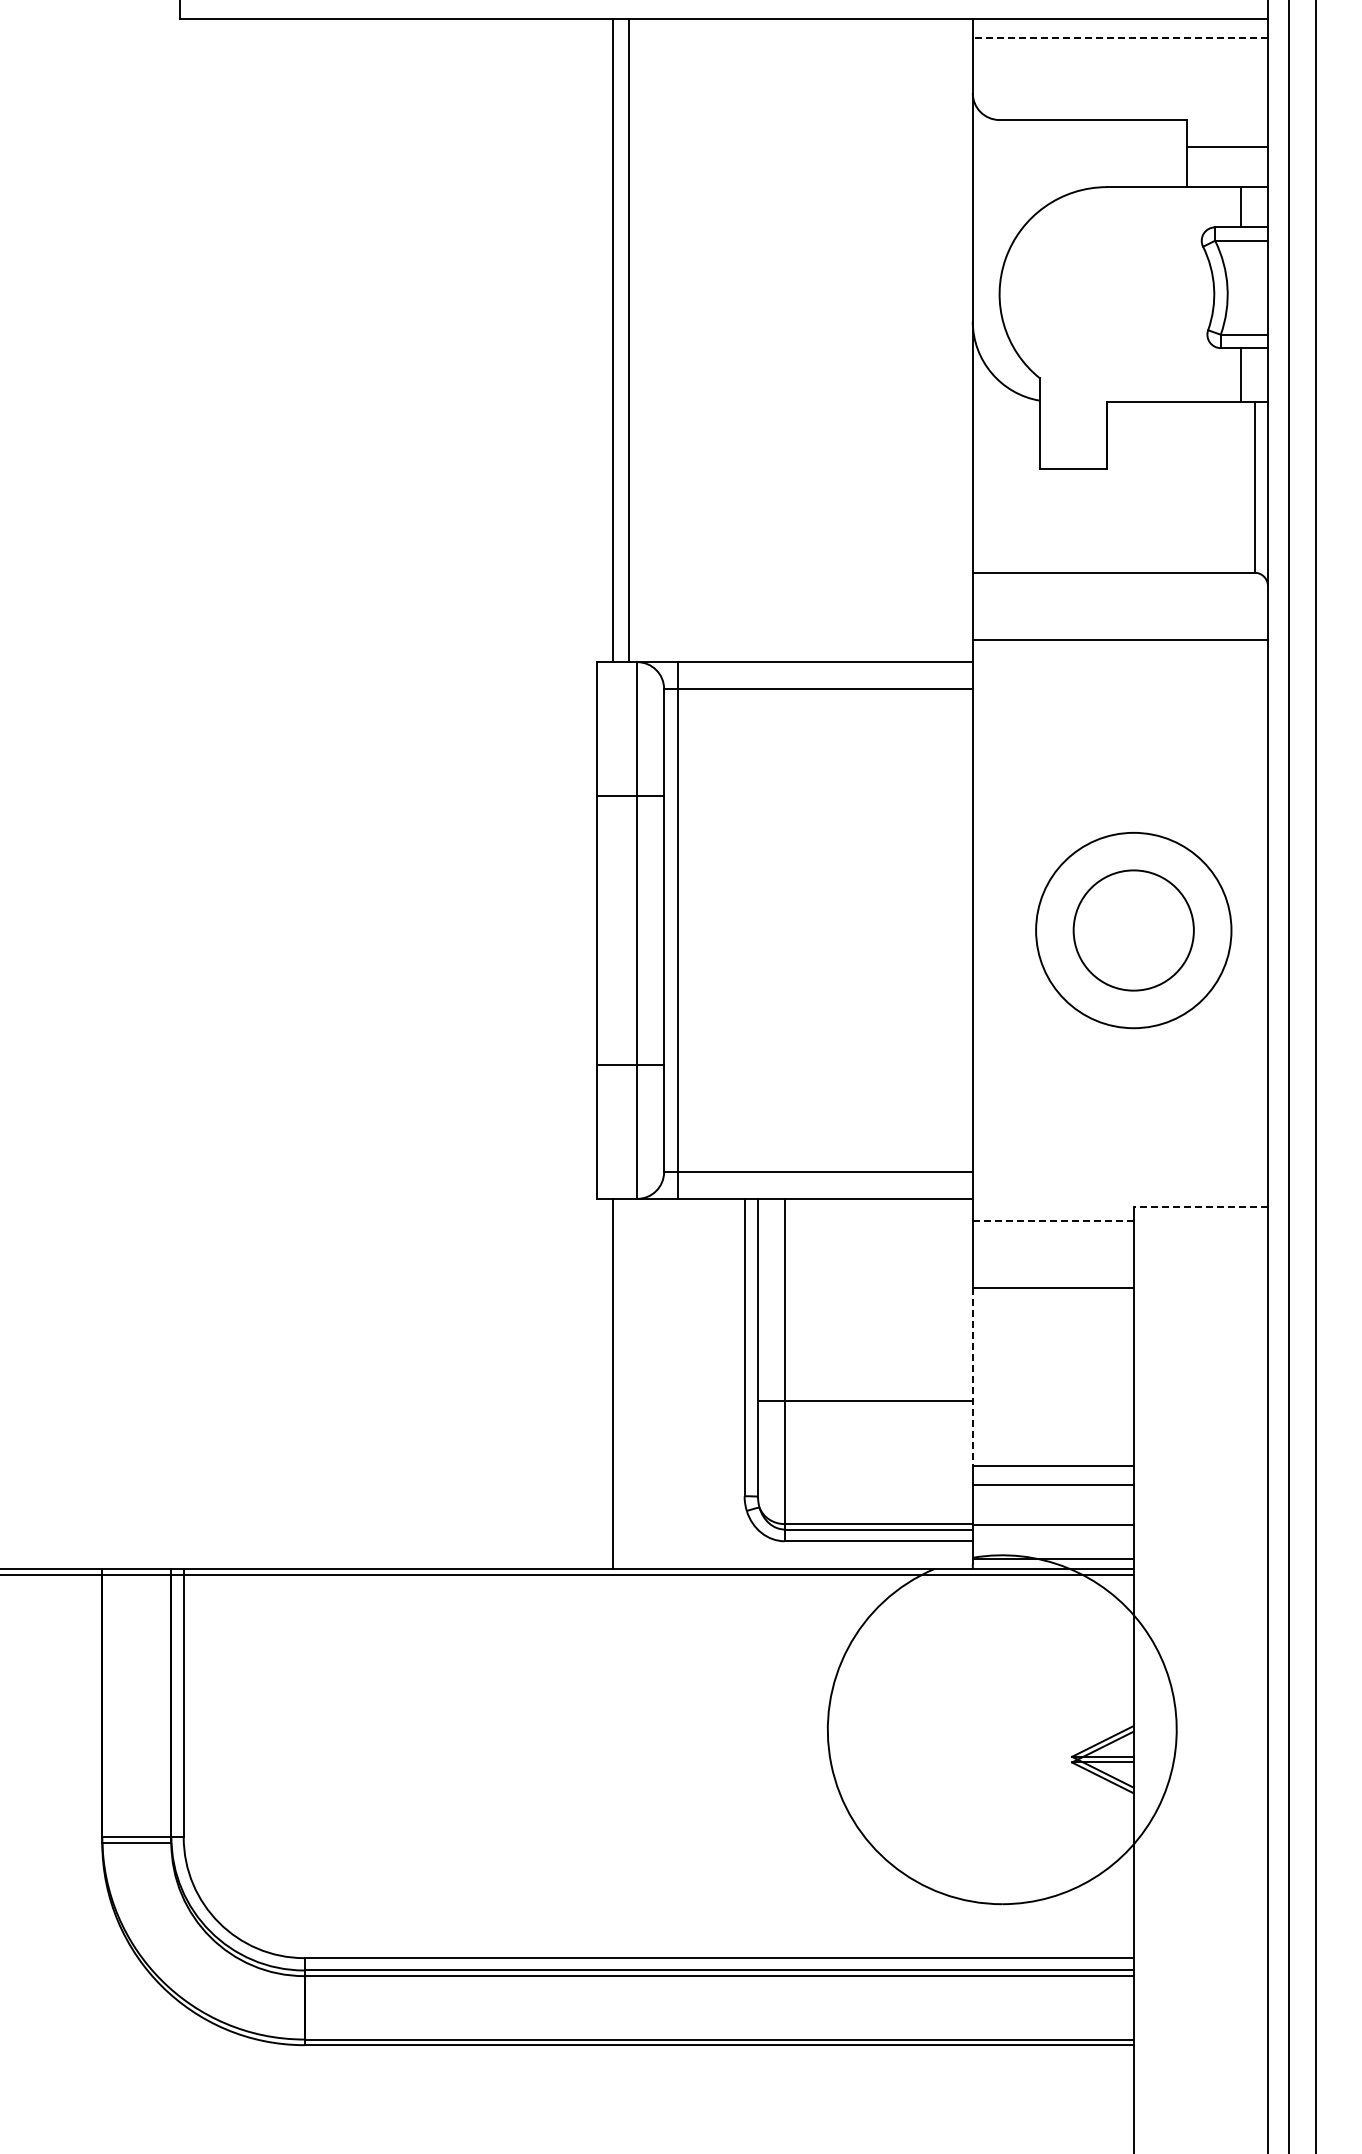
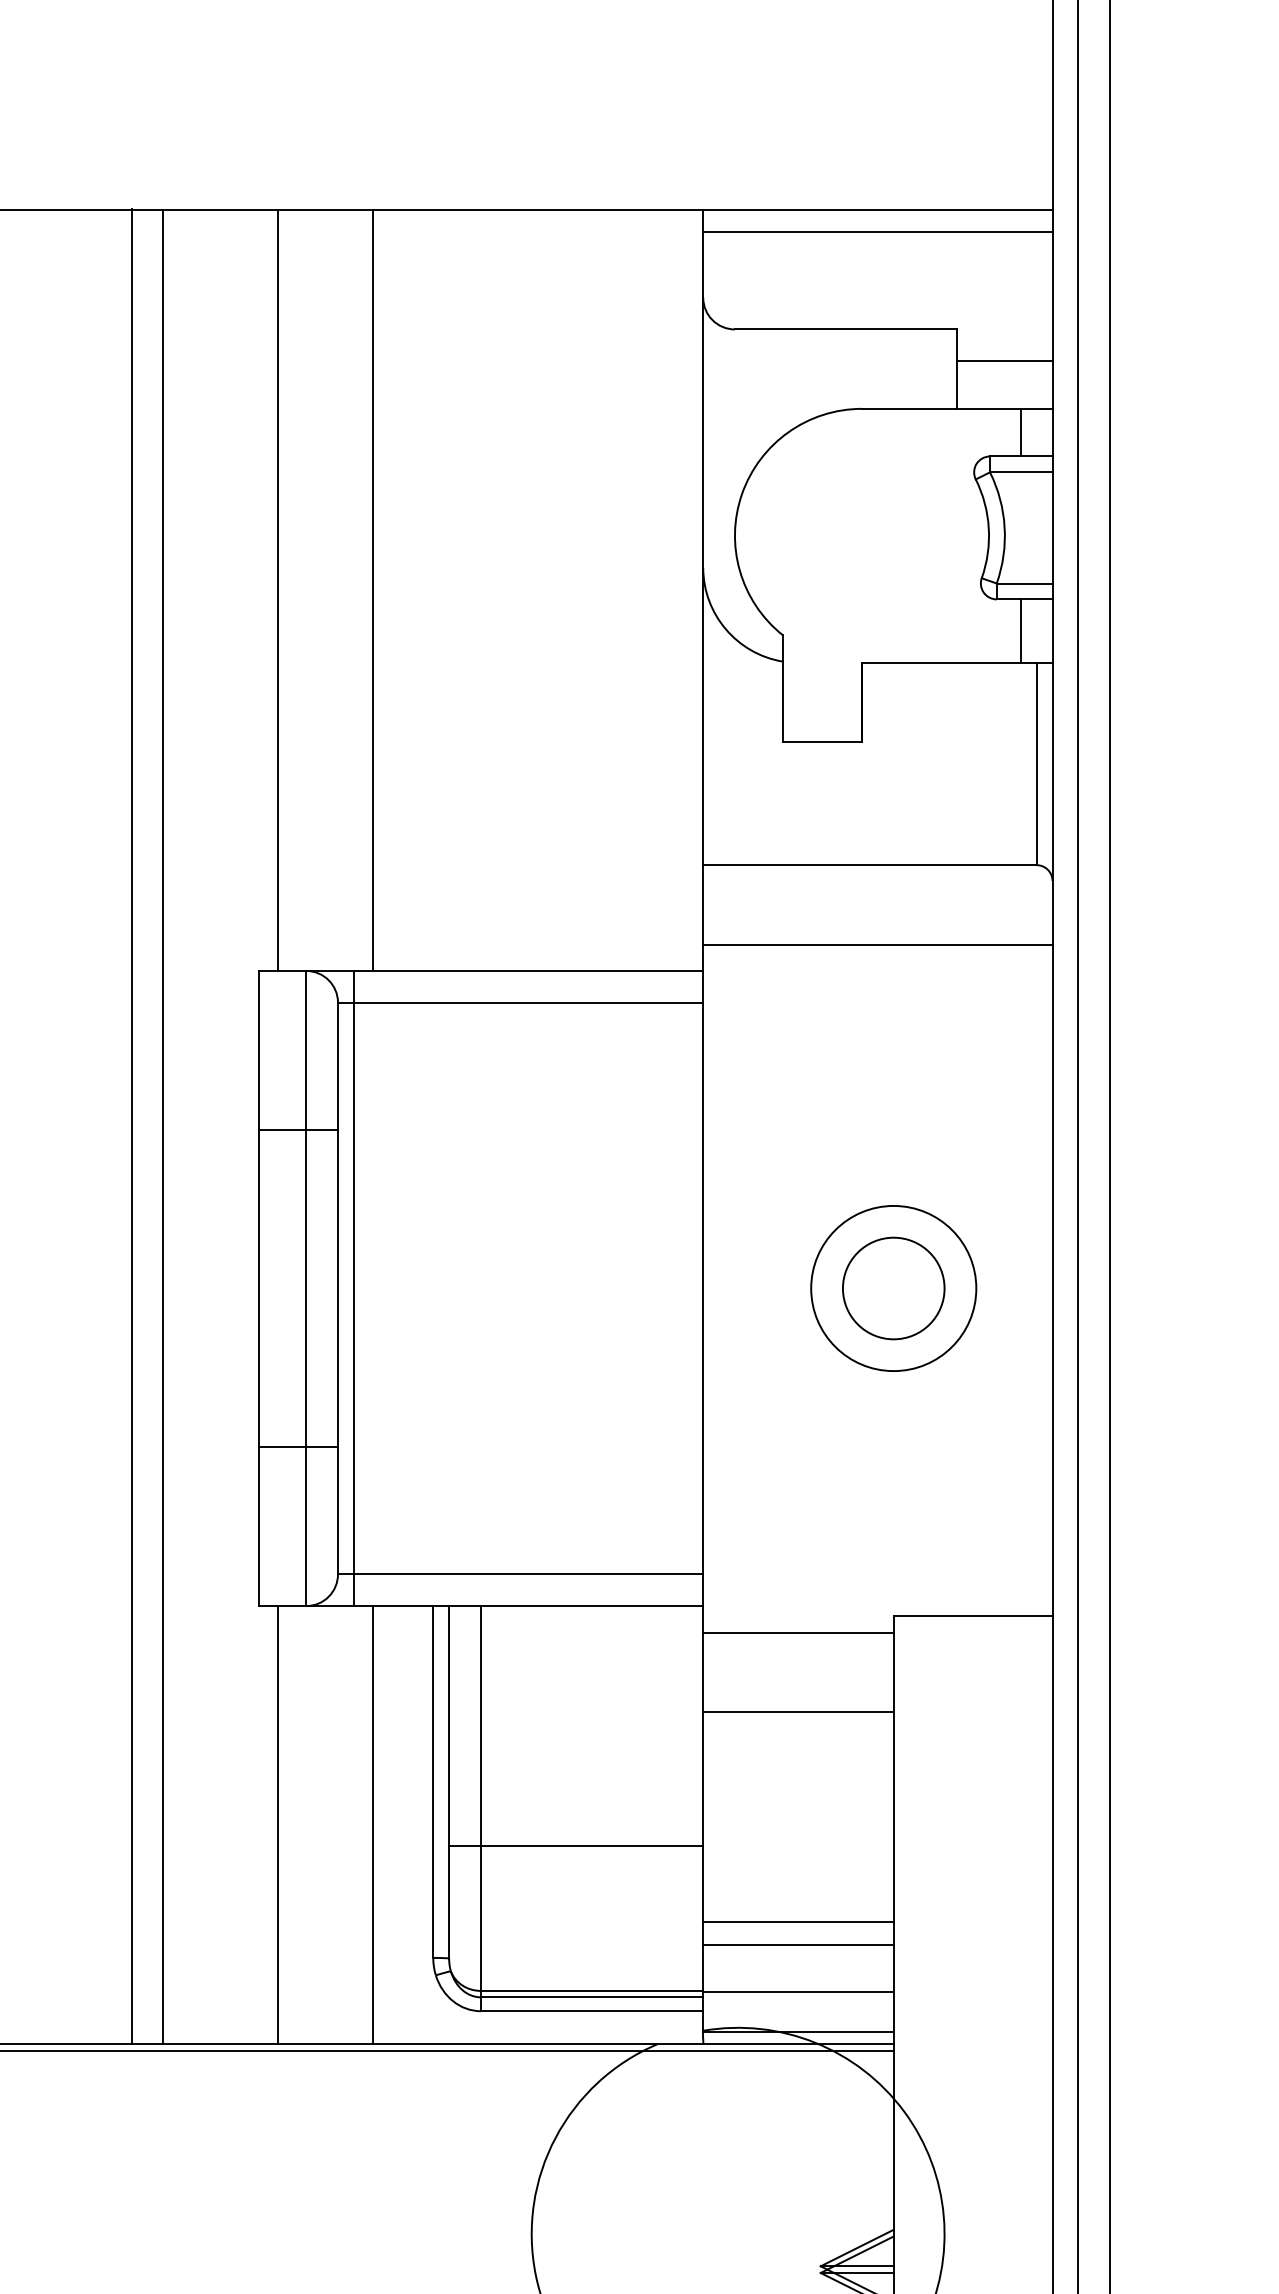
line: (1120, 37) -> (878, 231), dashed -> solid
line: (628, 340) -> (372, 590), moved
line: (489, 793) -> (131, 1126), added
line: (516, 793) -> (163, 1126), added
circle: (1133, 930) -> (893, 1288), size x0.71
circle: (1133, 930) -> (893, 1288), size x0.71
line: (1200, 1206) -> (972, 1615), dashed -> solid
line: (1053, 1221) -> (798, 1632), dashed -> solid
line: (972, 1377) -> (702, 1817), dashed -> solid
line: (693, 1383) -> (372, 1824), added

